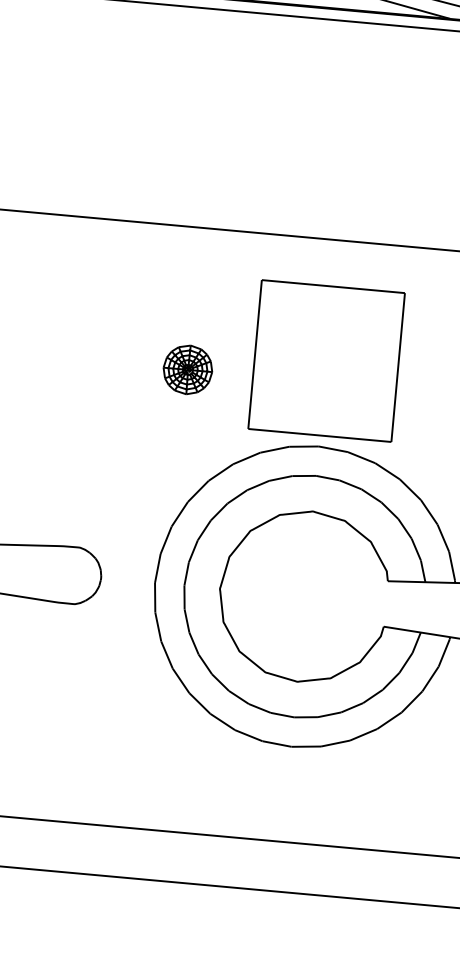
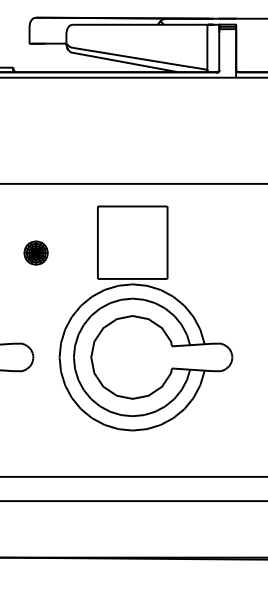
part: (186, 368) -> (35, 252), moved

